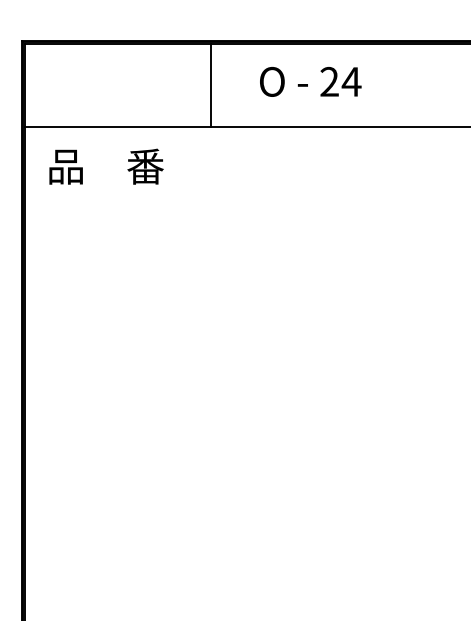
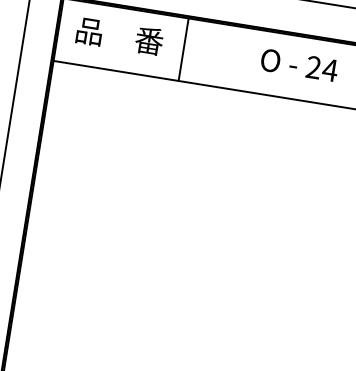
text: (310, 81) -> (299, 64), moved
line: (210, 85) -> (183, 49), moved
text: (106, 166) -> (120, 36), moved

